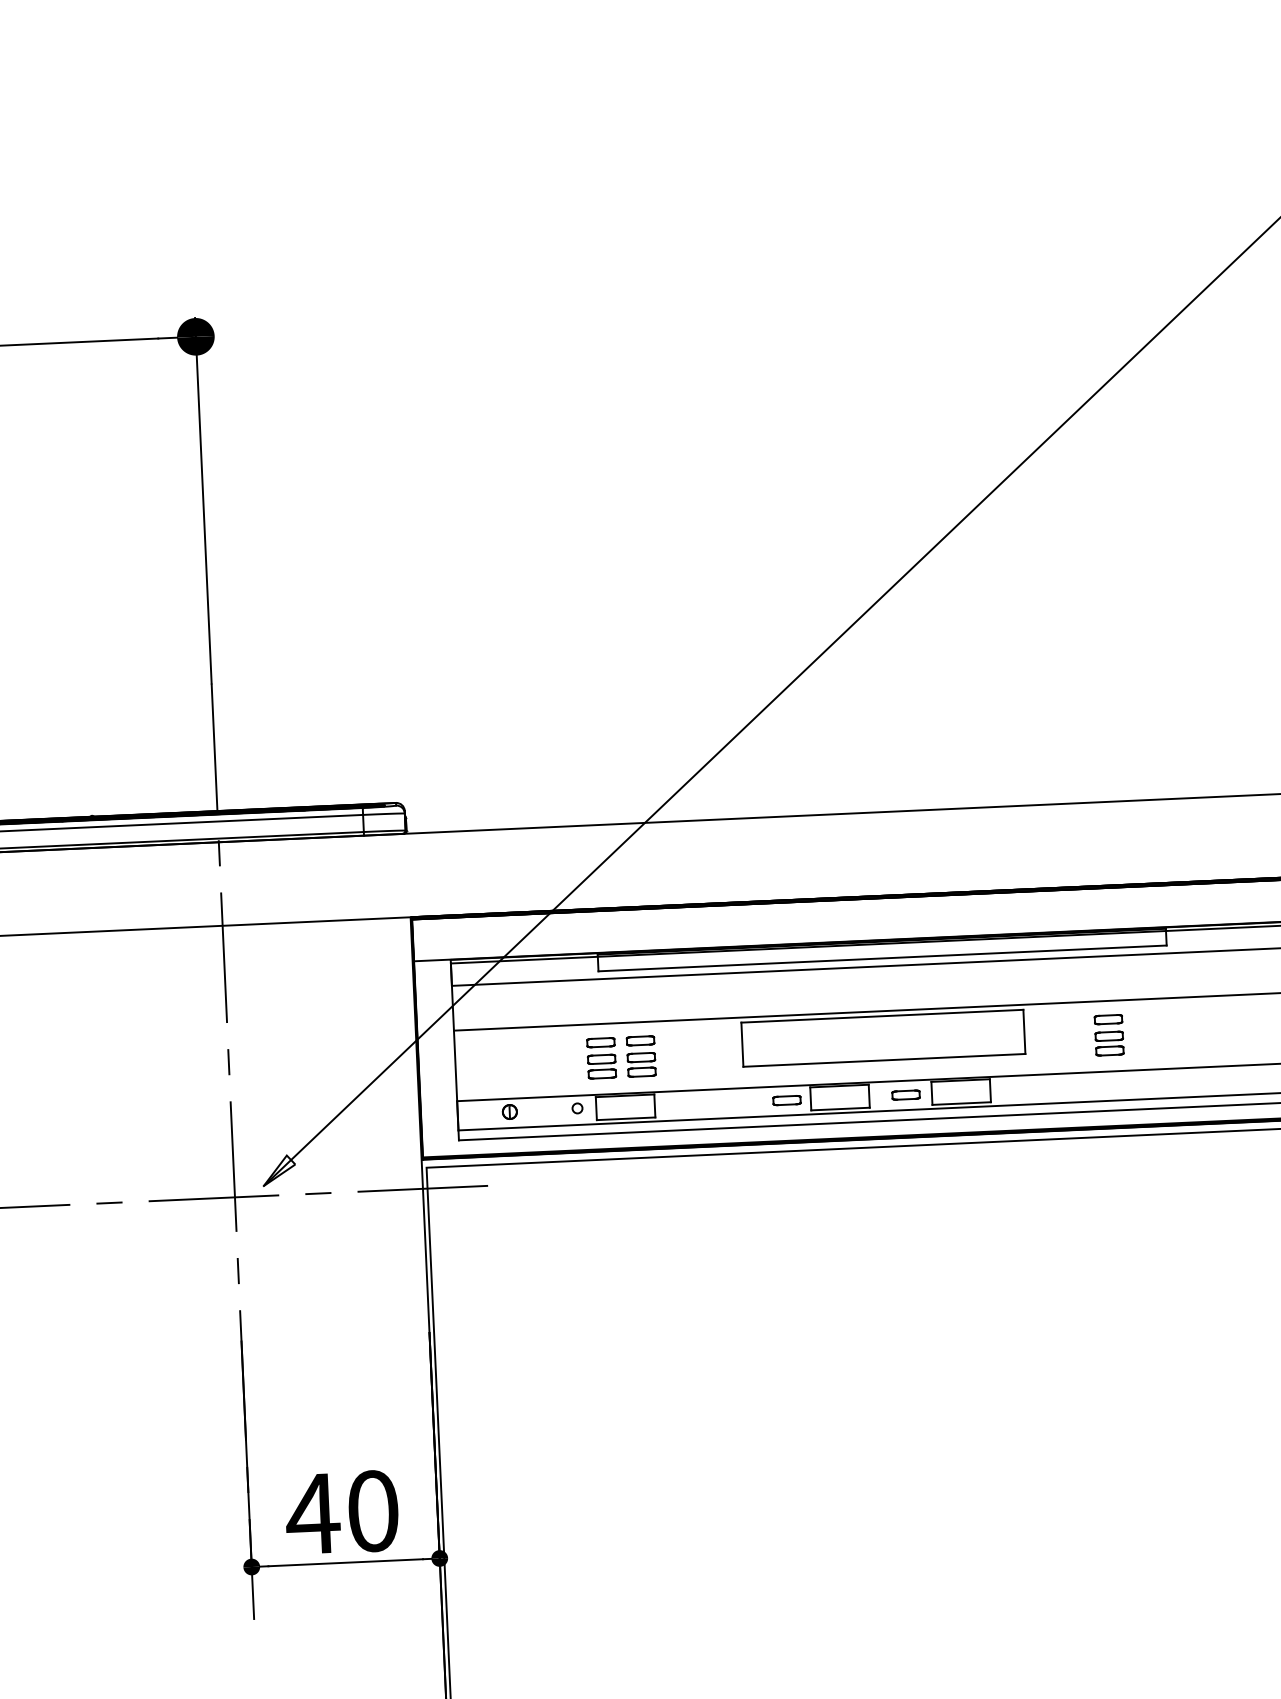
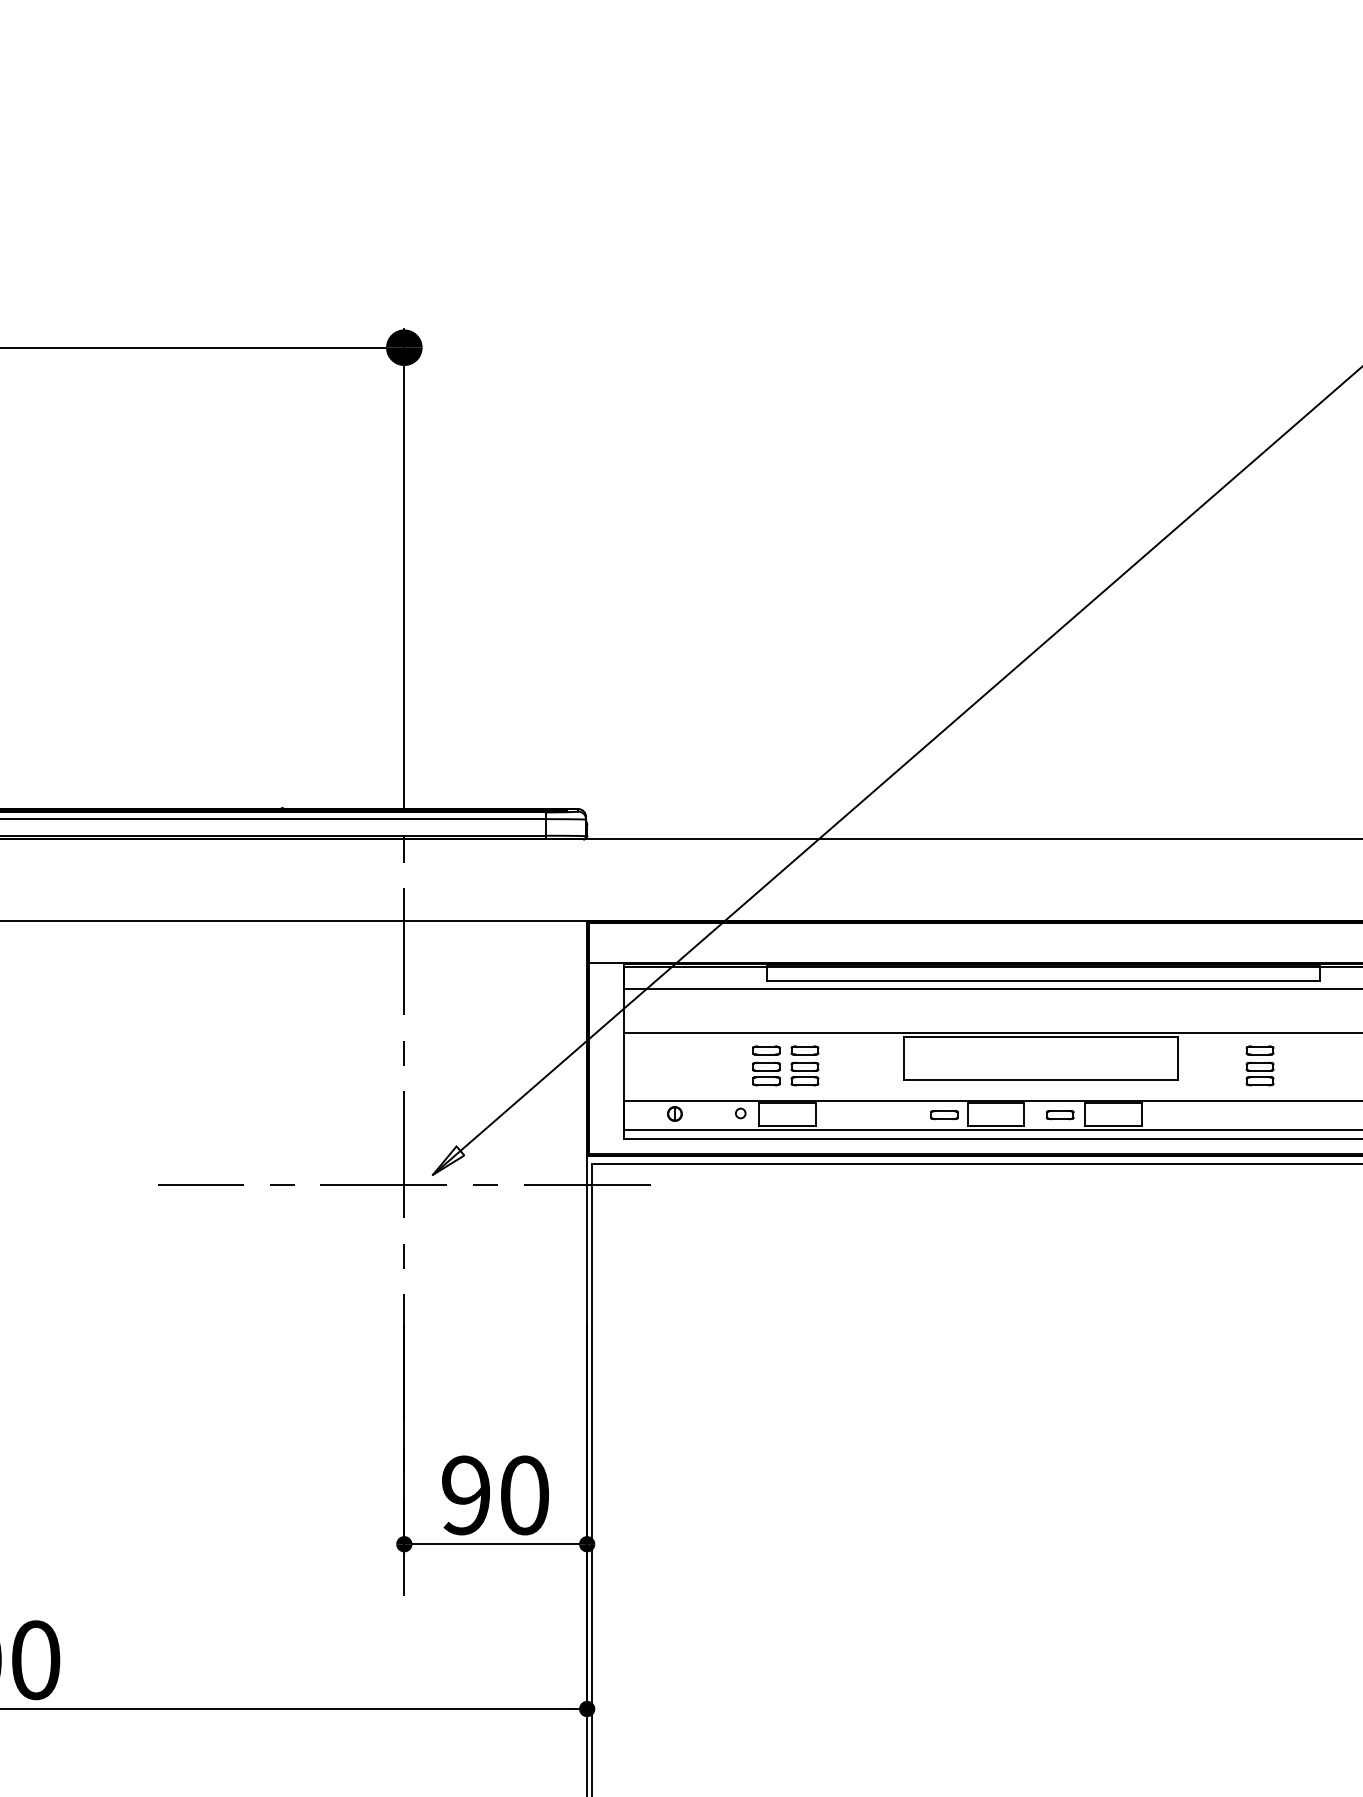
text: (312, 1514) -> (465, 1495), 40 -> 90

